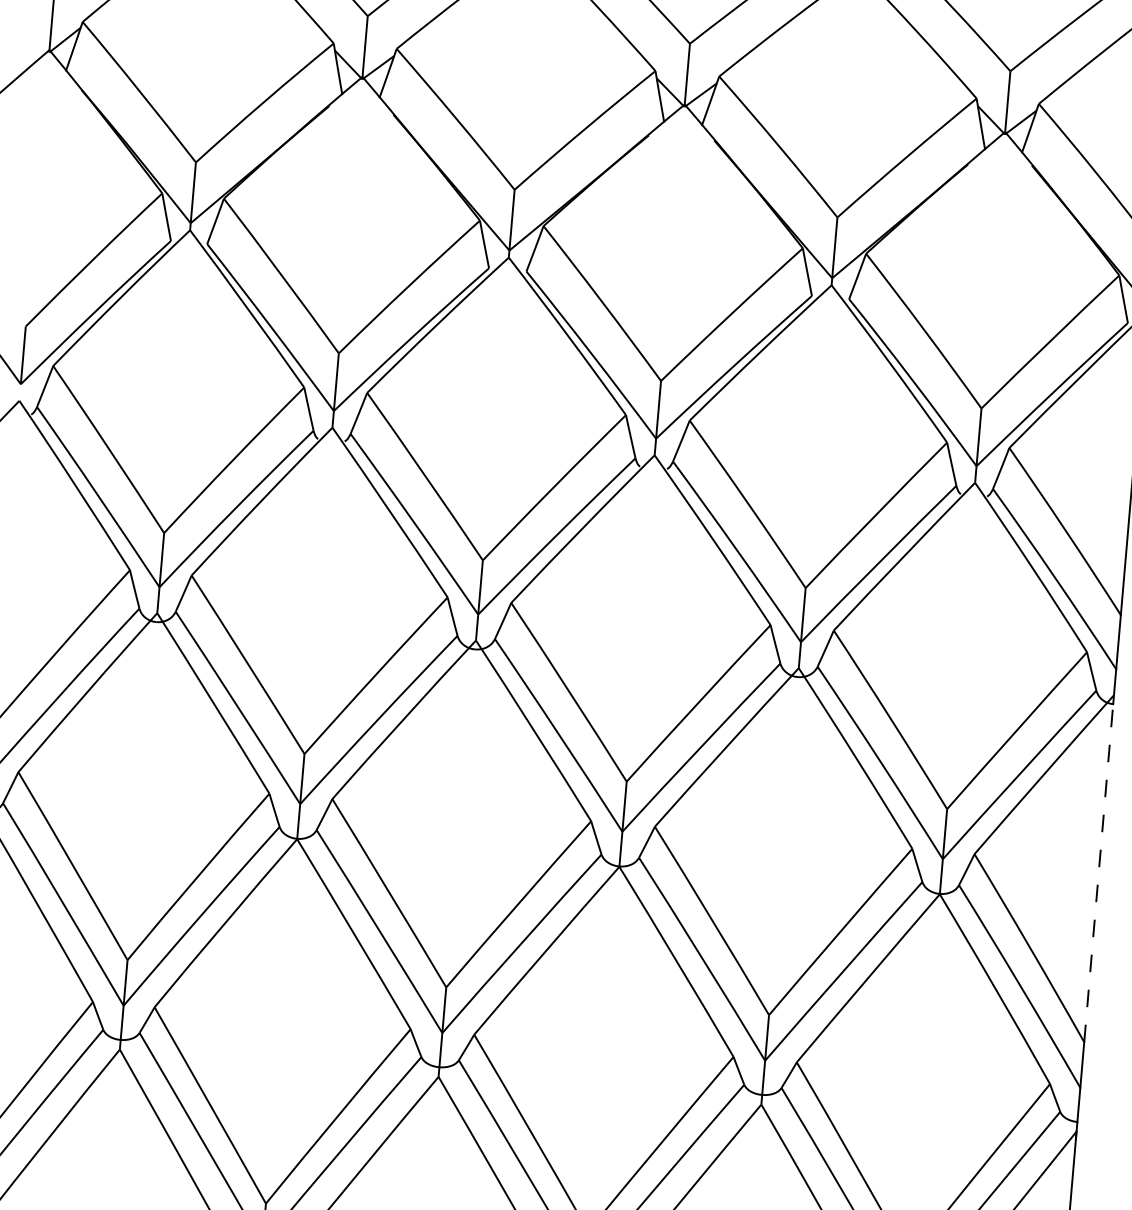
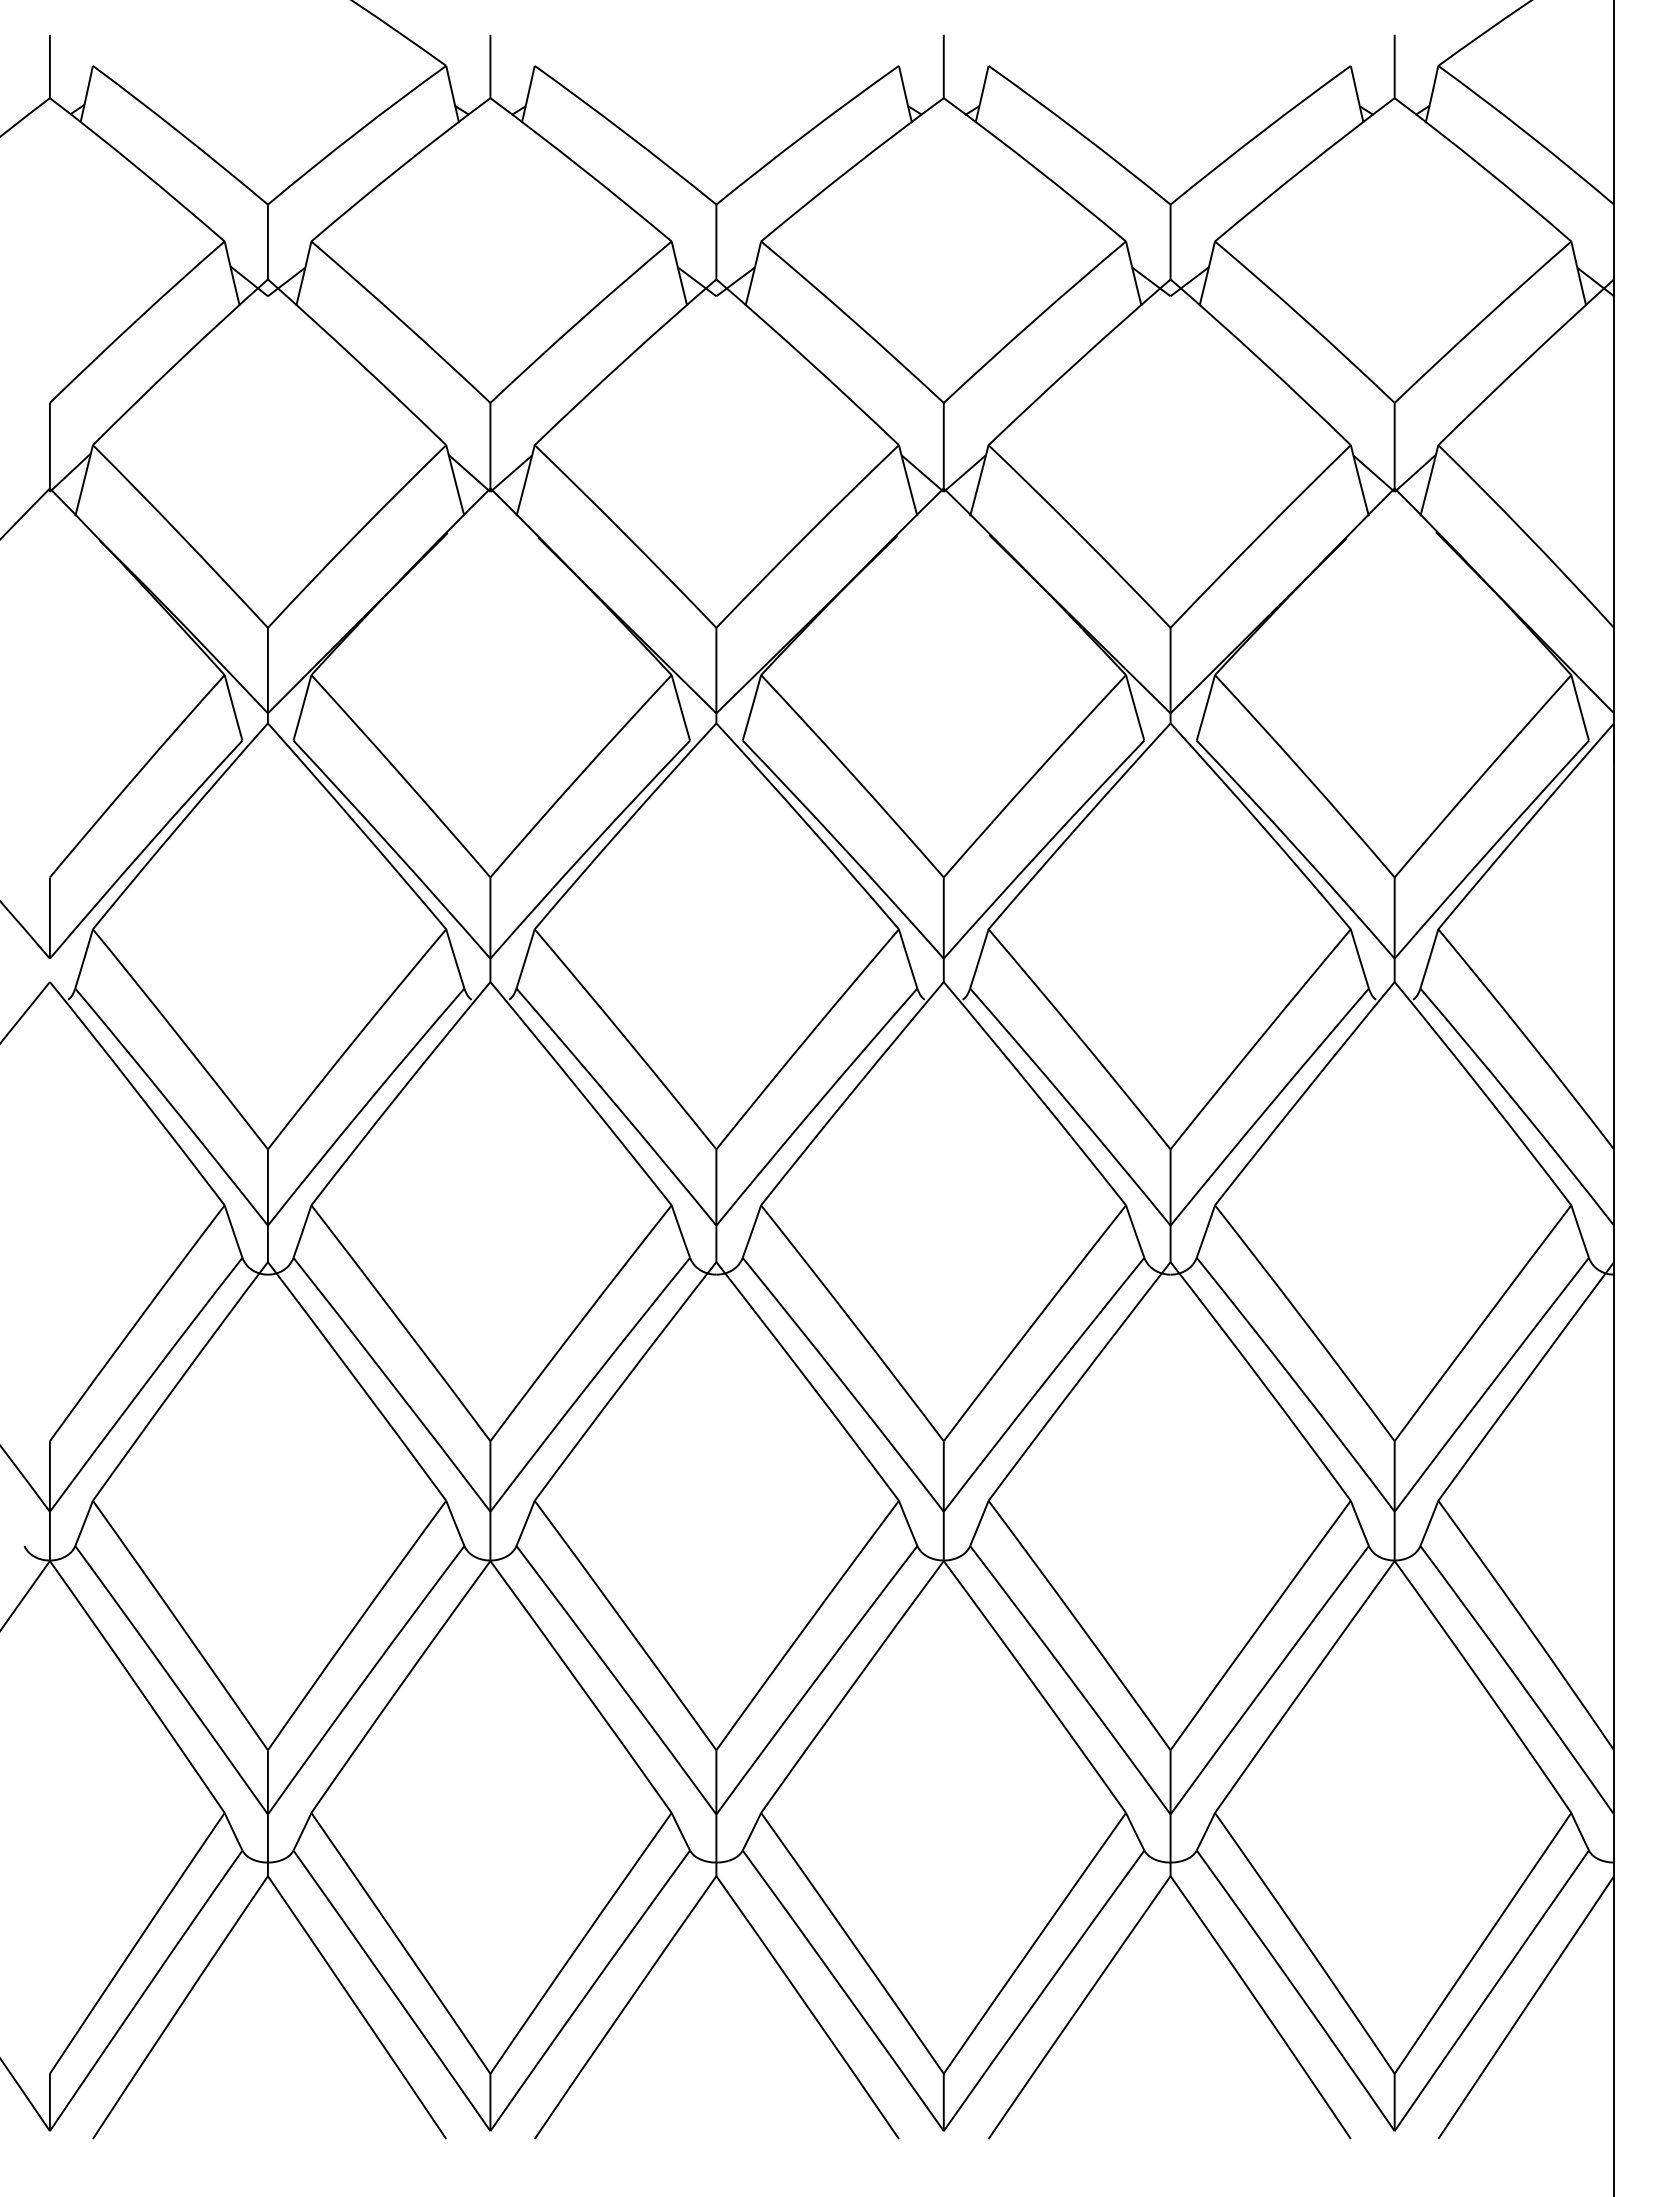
line: (1099, 868) -> (1614, 1505), dashed -> solid

